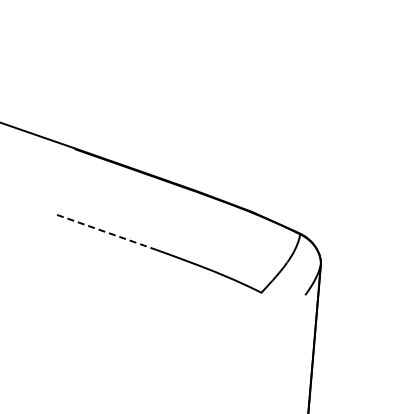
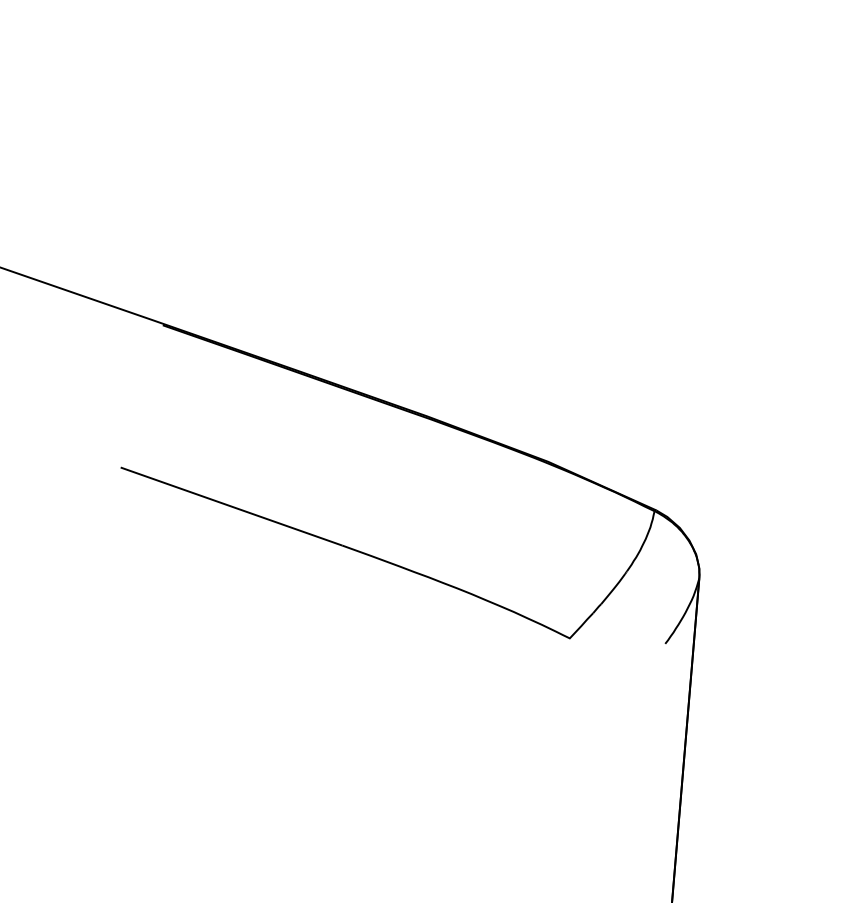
line: (106, 232) -> (231, 507), dashed -> solid

